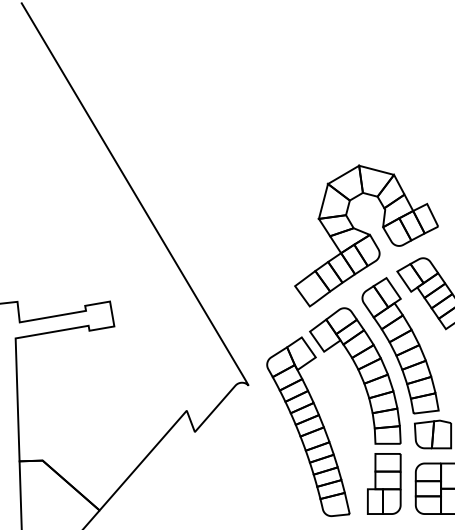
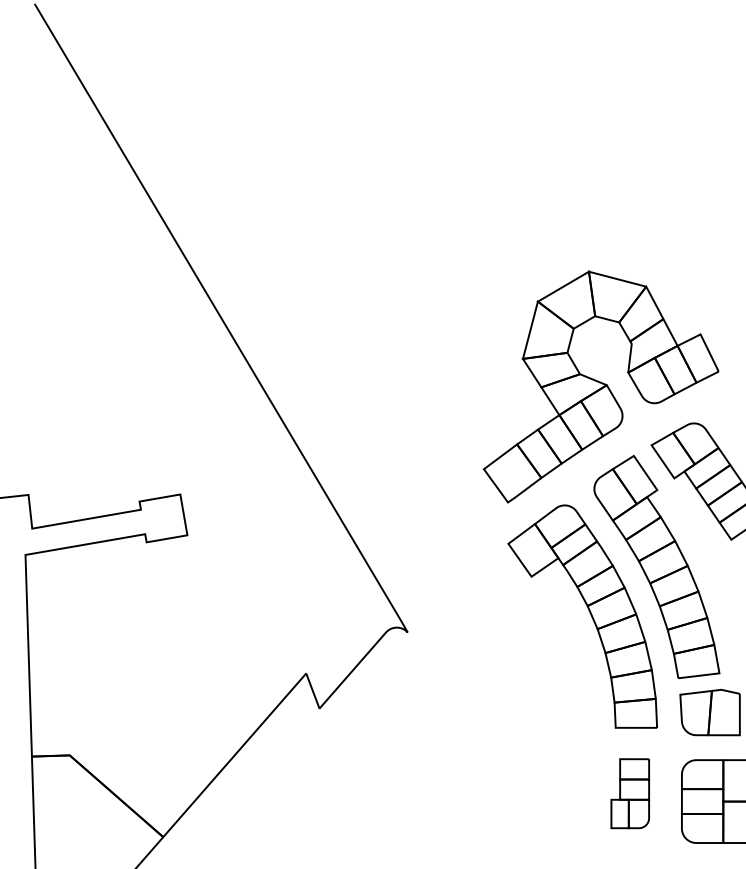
part: (308, 426) -> (505, 699), removed
part: (384, 483) -> (630, 792), size x0.7

